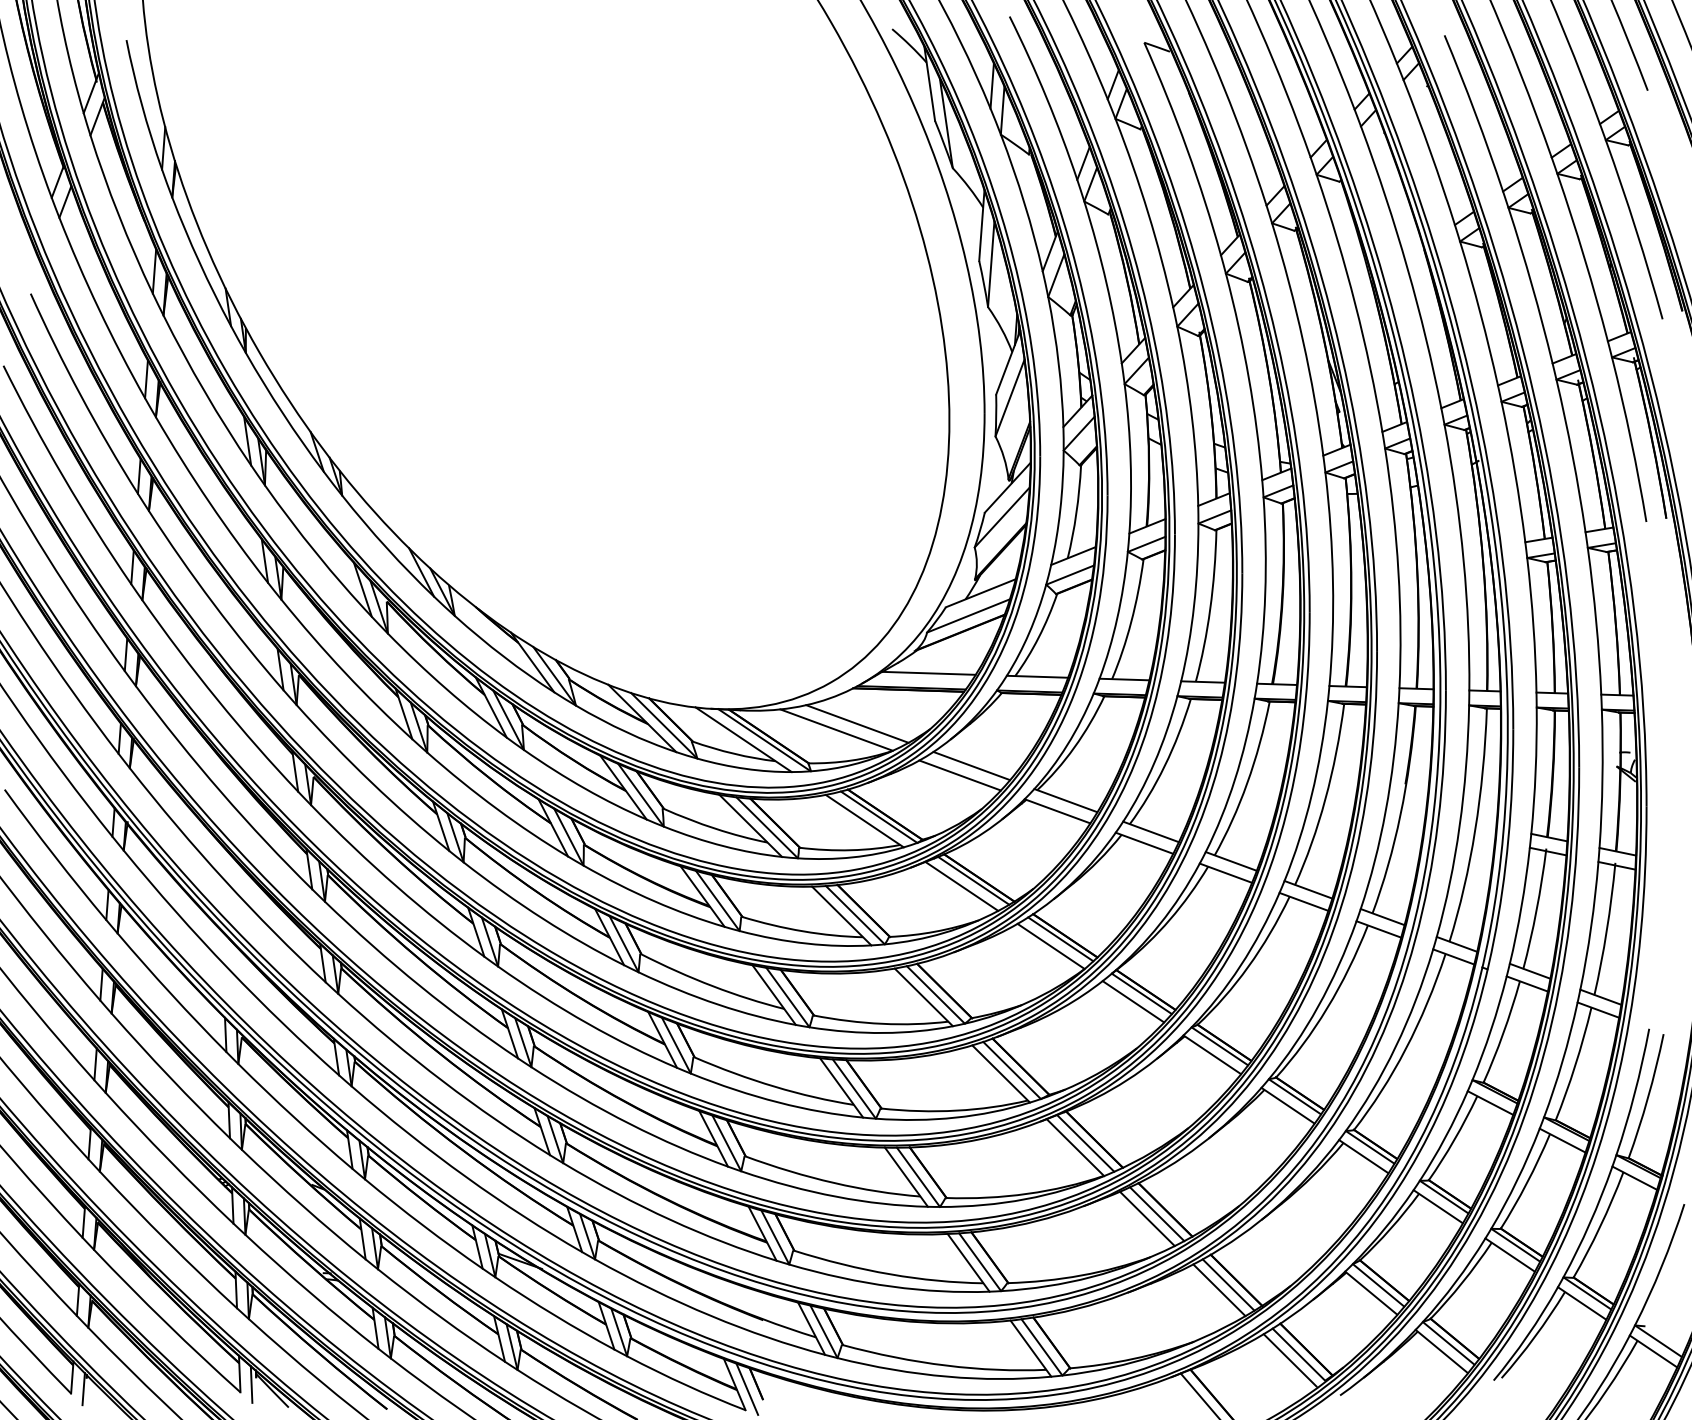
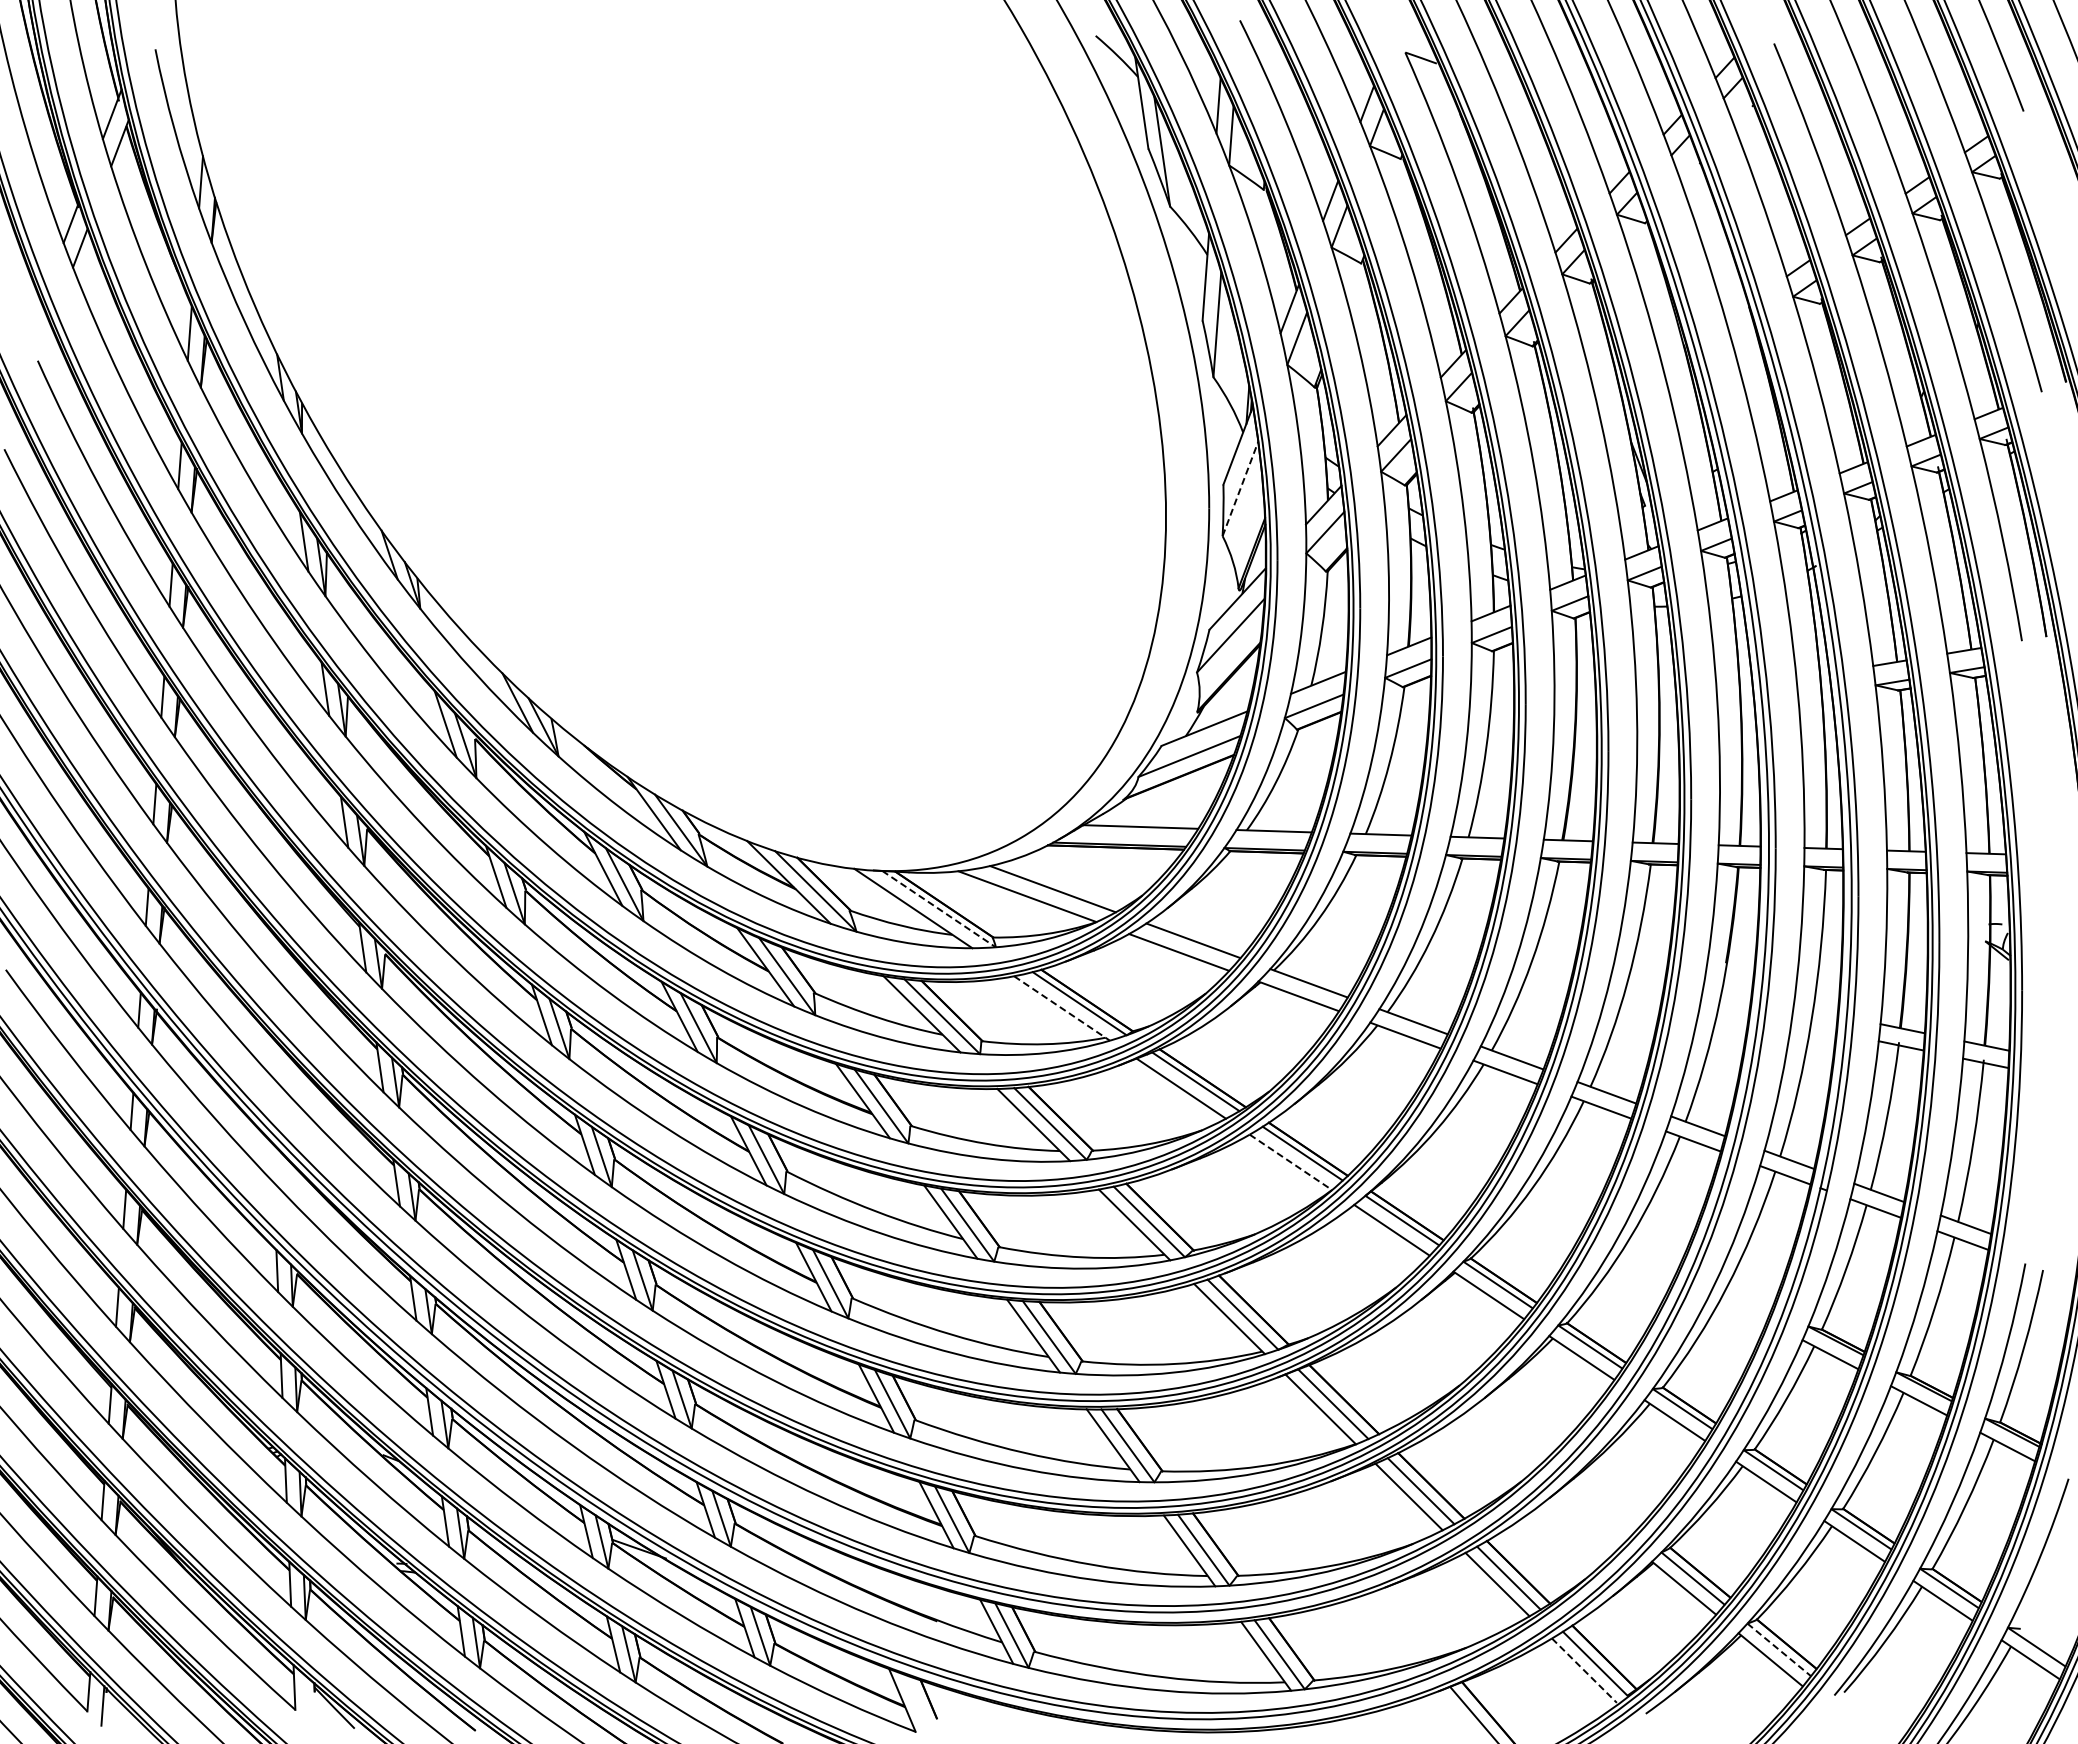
line: (1010, 397) -> (1240, 488), solid -> dashed
line: (764, 740) -> (939, 909), solid -> dashed
line: (865, 821) -> (1062, 1008), solid -> dashed
line: (1050, 946) -> (1290, 1162), solid -> dashed
line: (1448, 1343) -> (1779, 1650), solid -> dashed
line: (1290, 1360) -> (1584, 1670), solid -> dashed
line: (251, 1383) -> (309, 1699), removed
line: (747, 1388) -> (917, 1705), removed

